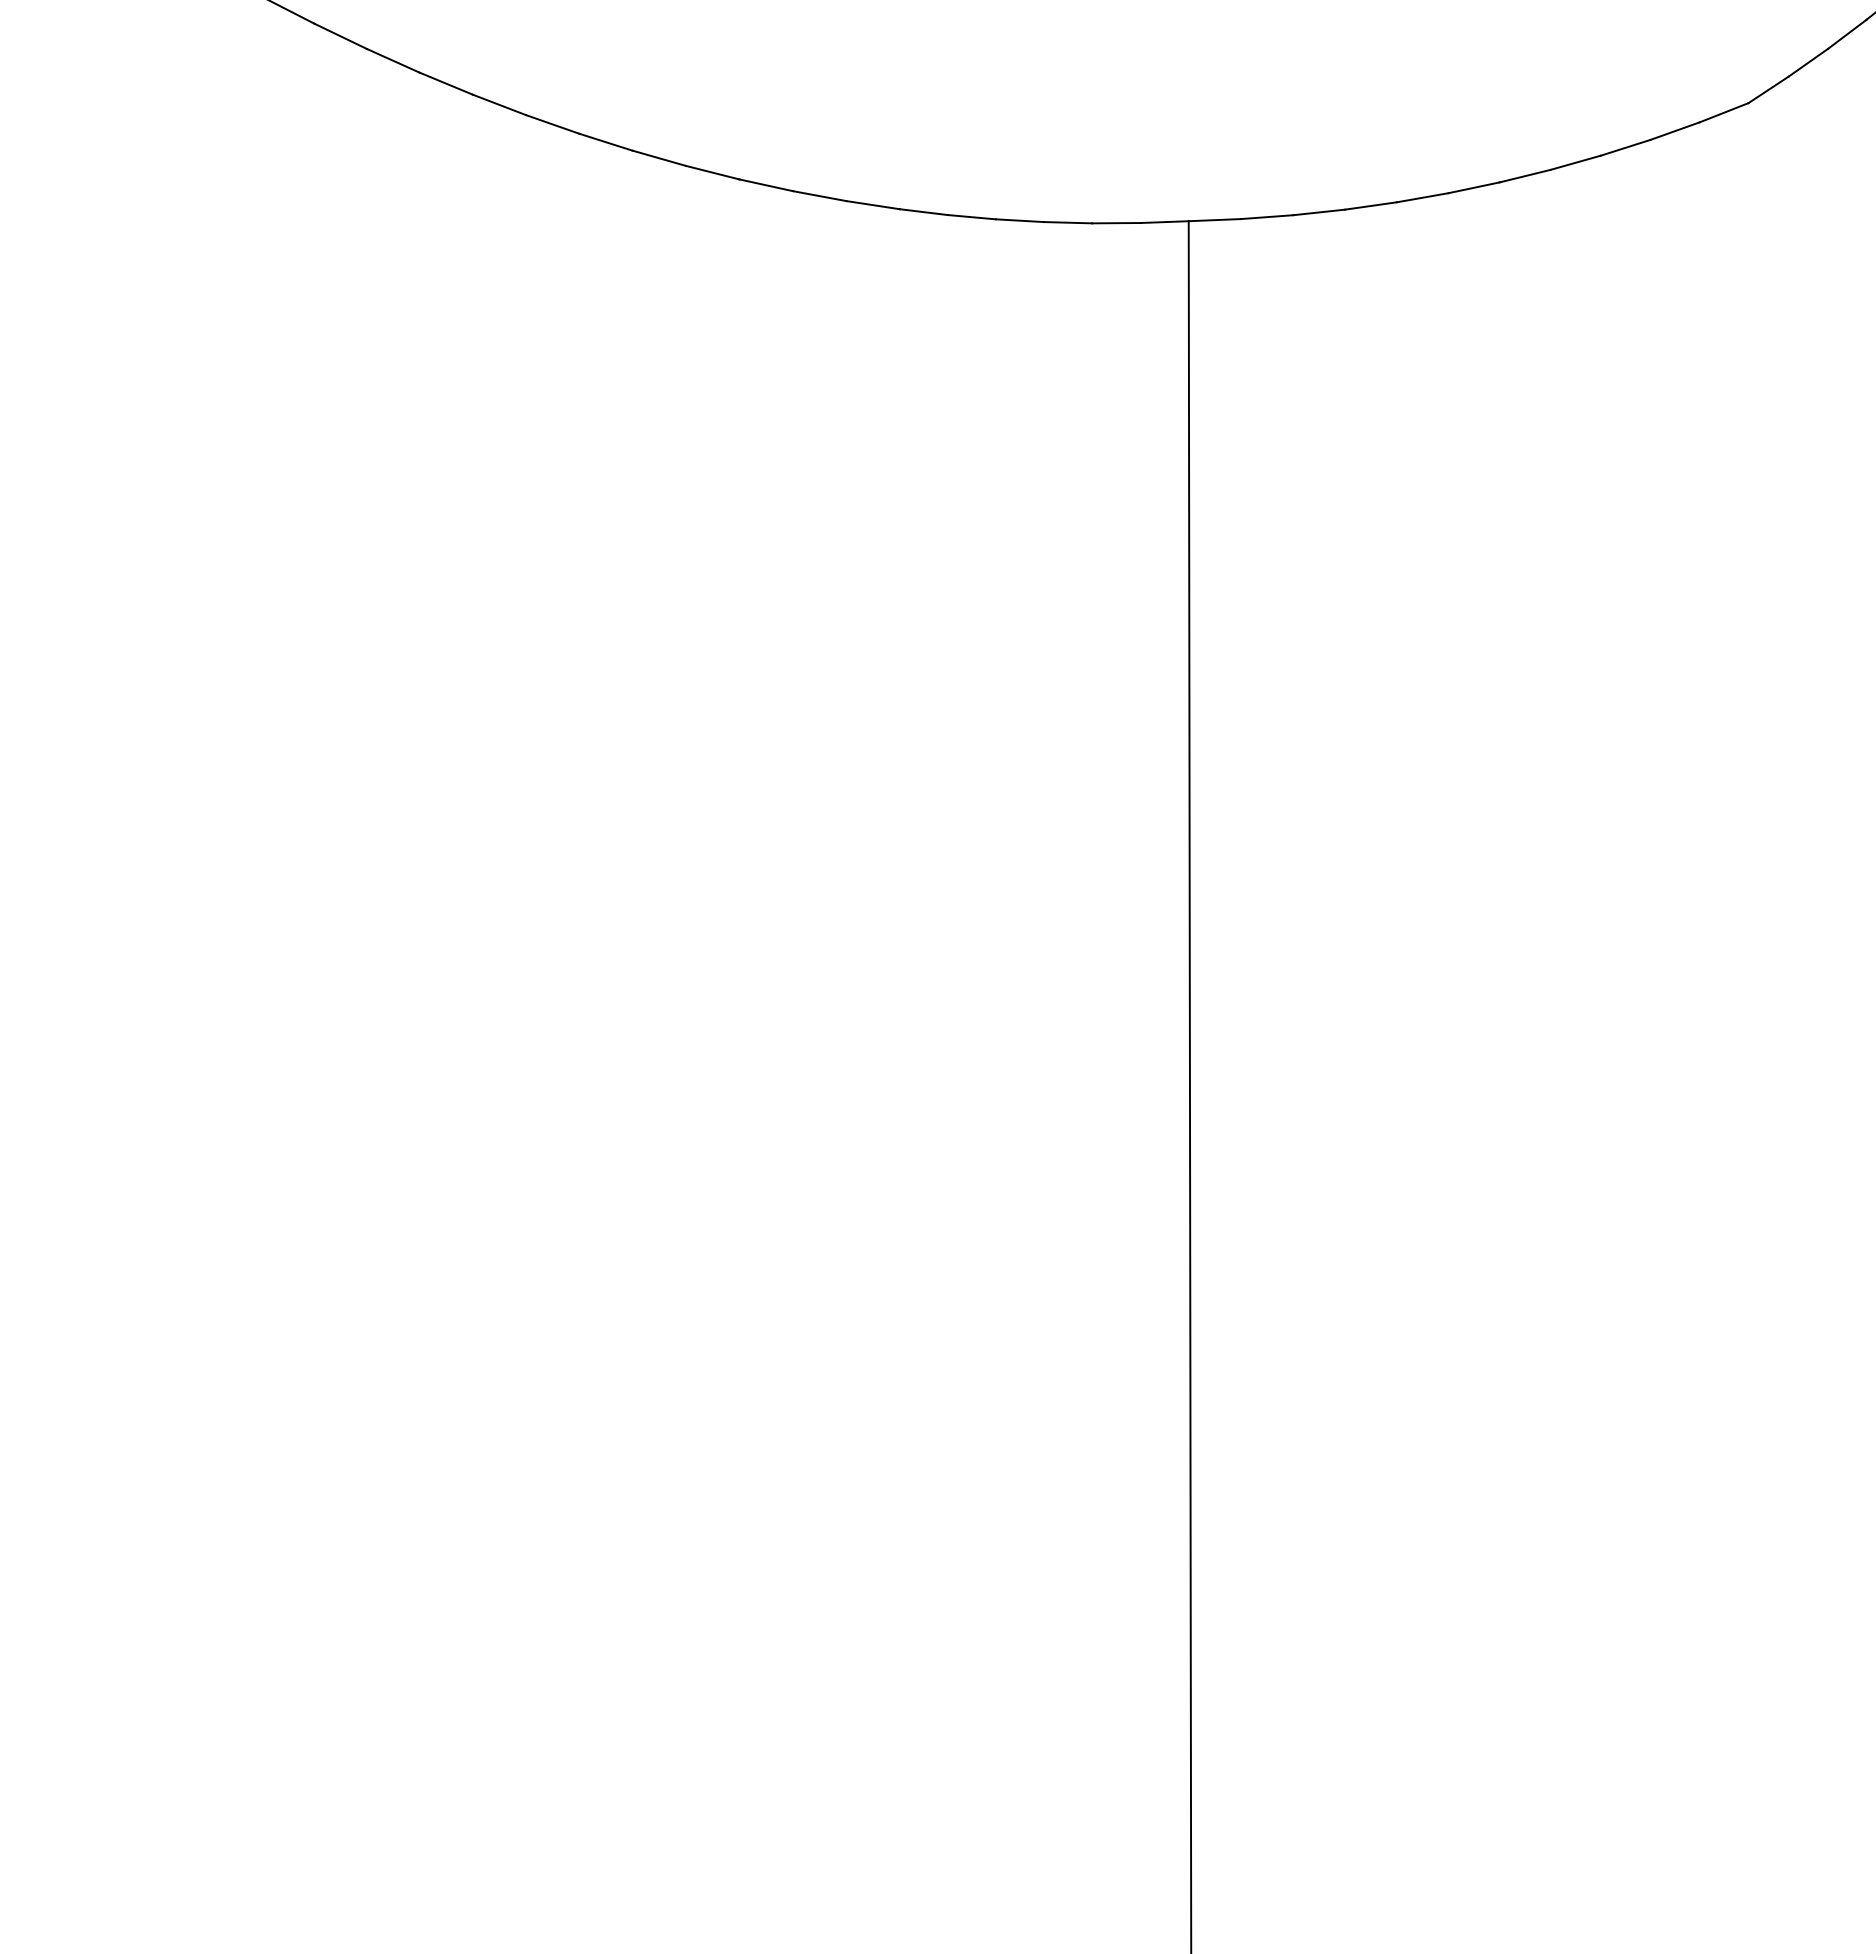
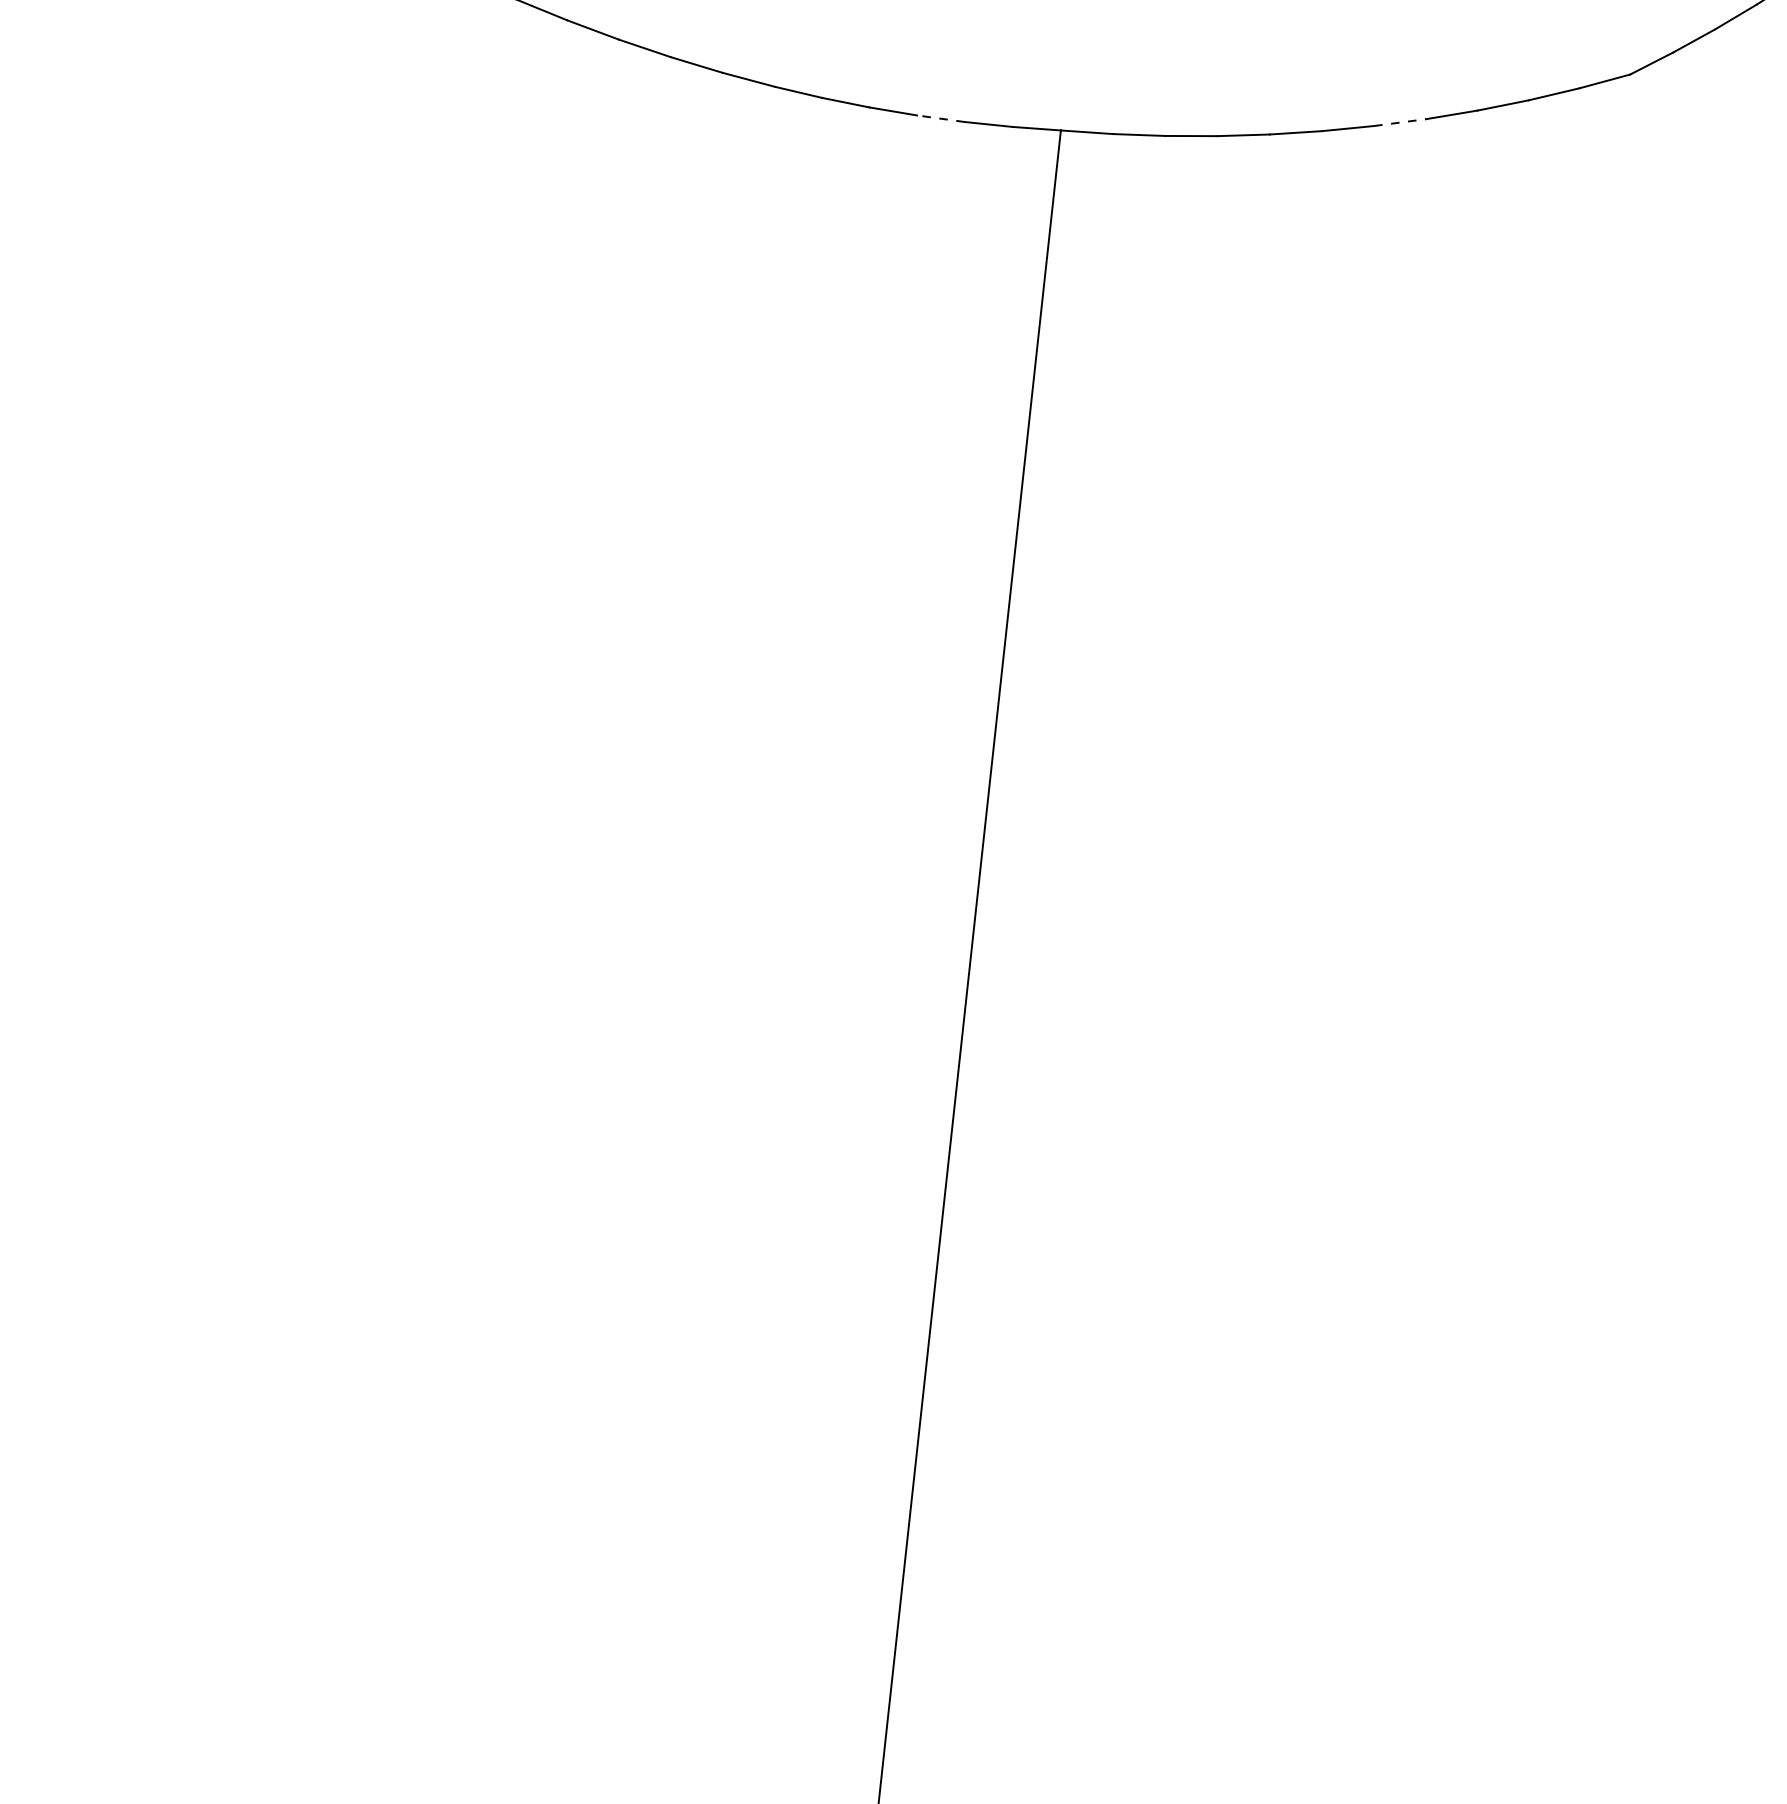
line: (1525, 176) -> (1400, 122), solid -> dashed
line: (1067, 222) -> (940, 118), solid -> dashed

